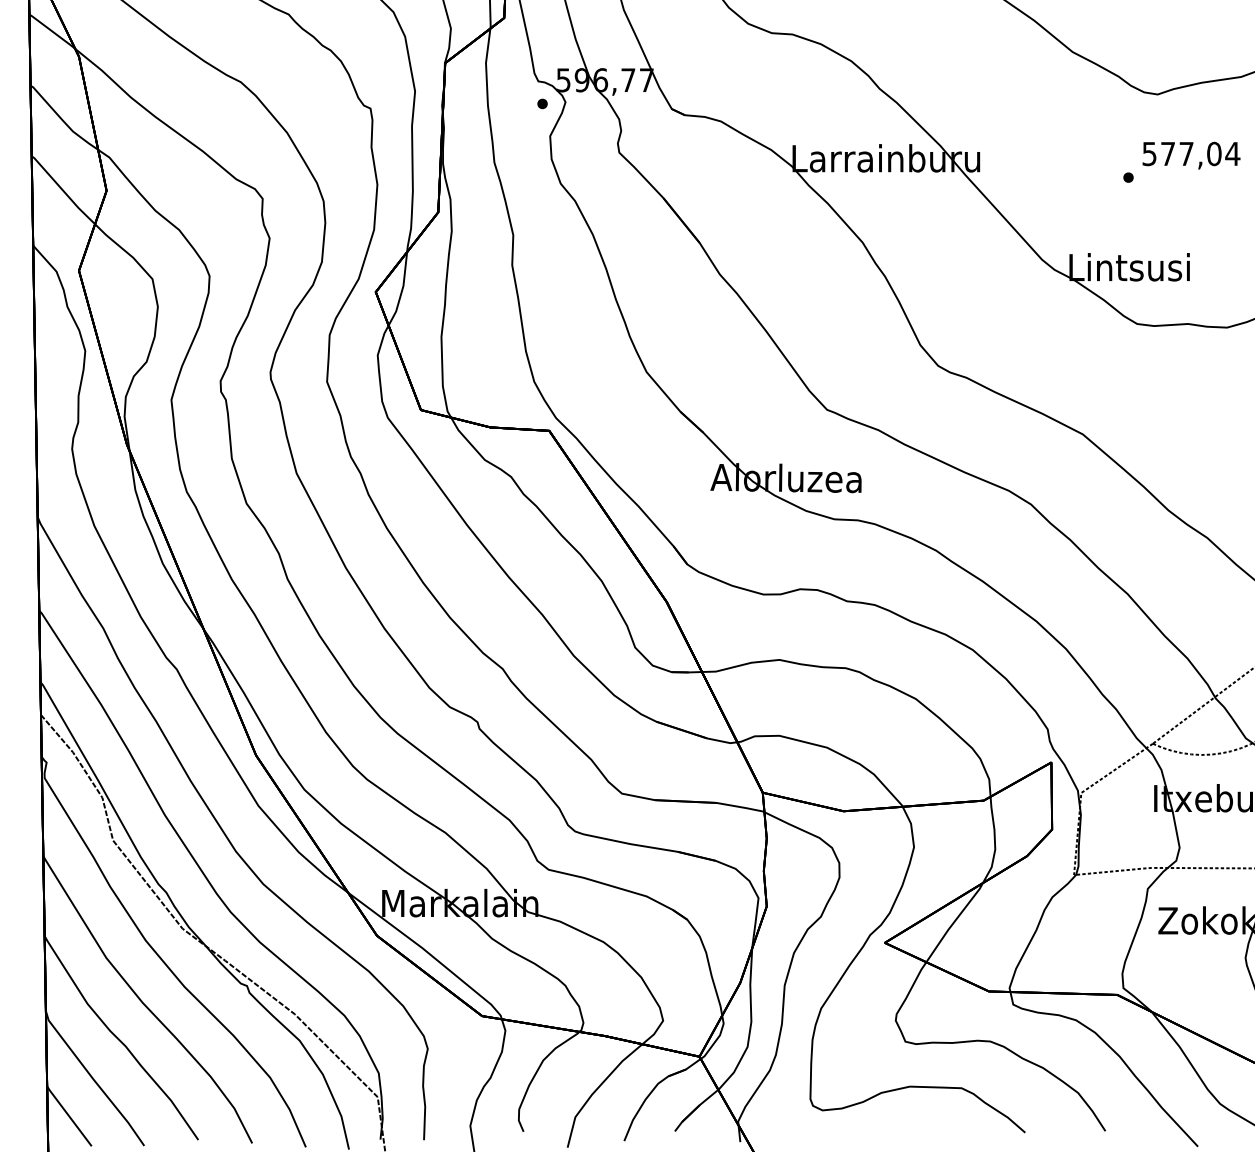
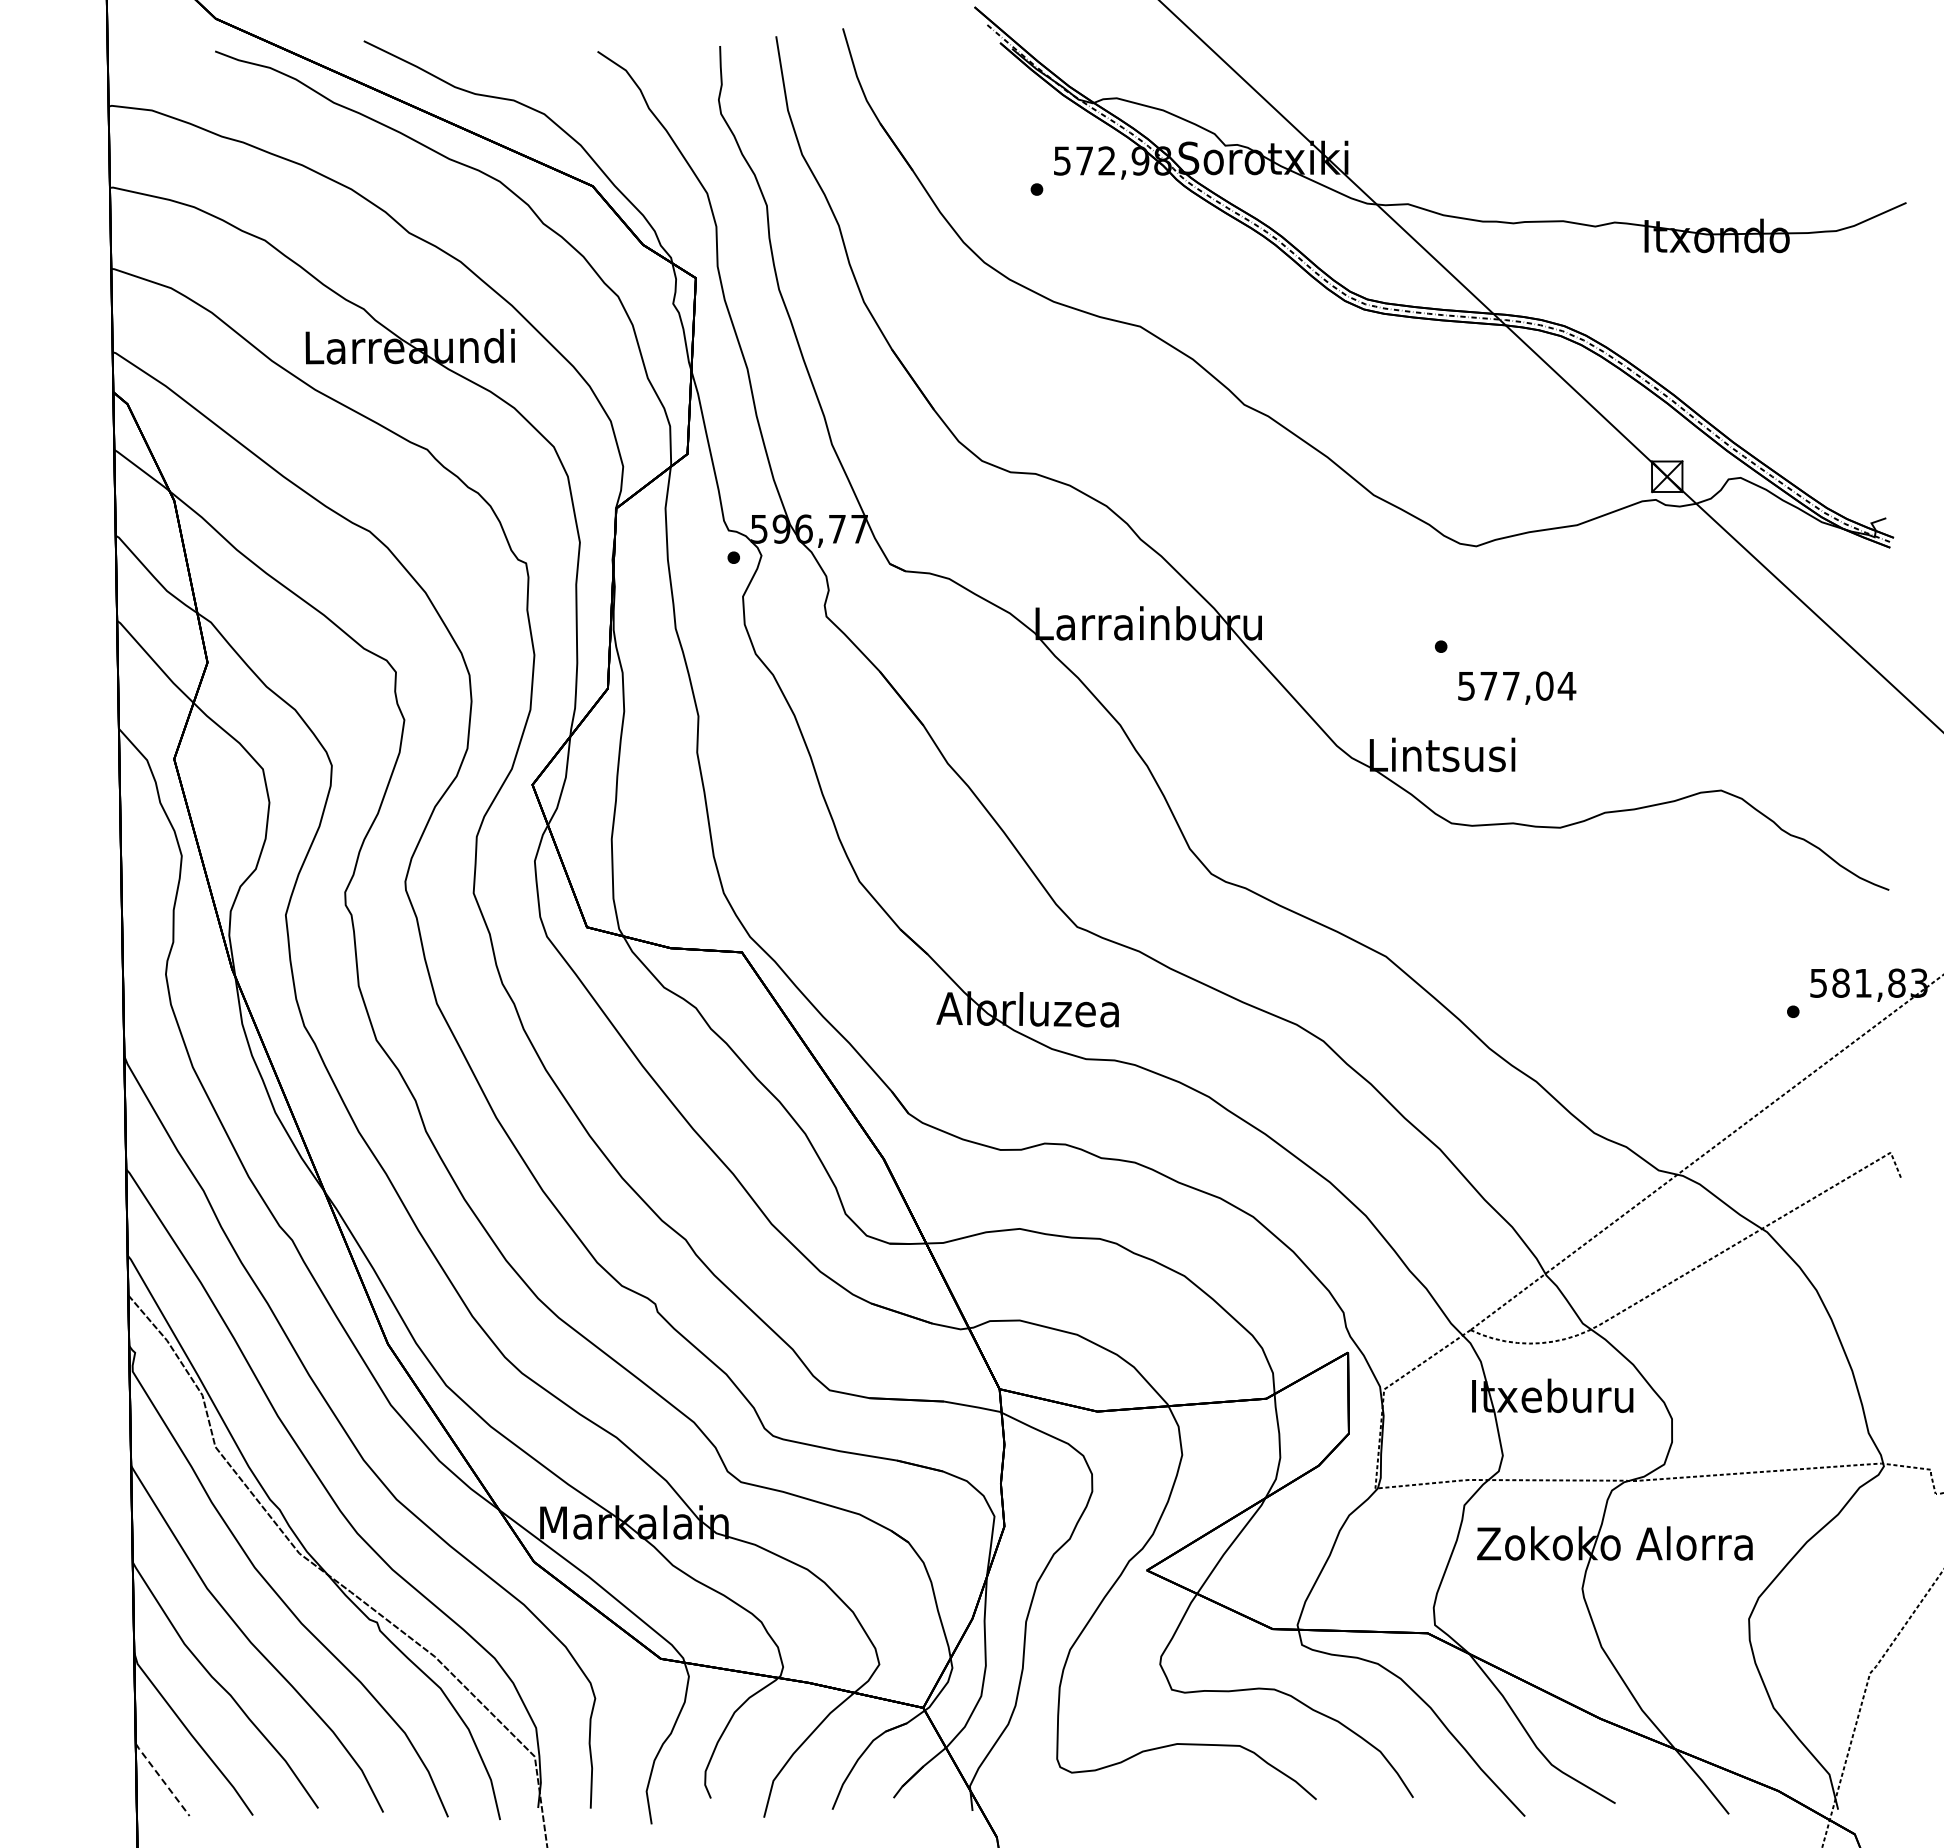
text: (1191, 155) -> (1517, 687), moved
line: (69, 1116) -> (162, 1779), solid -> dashed

